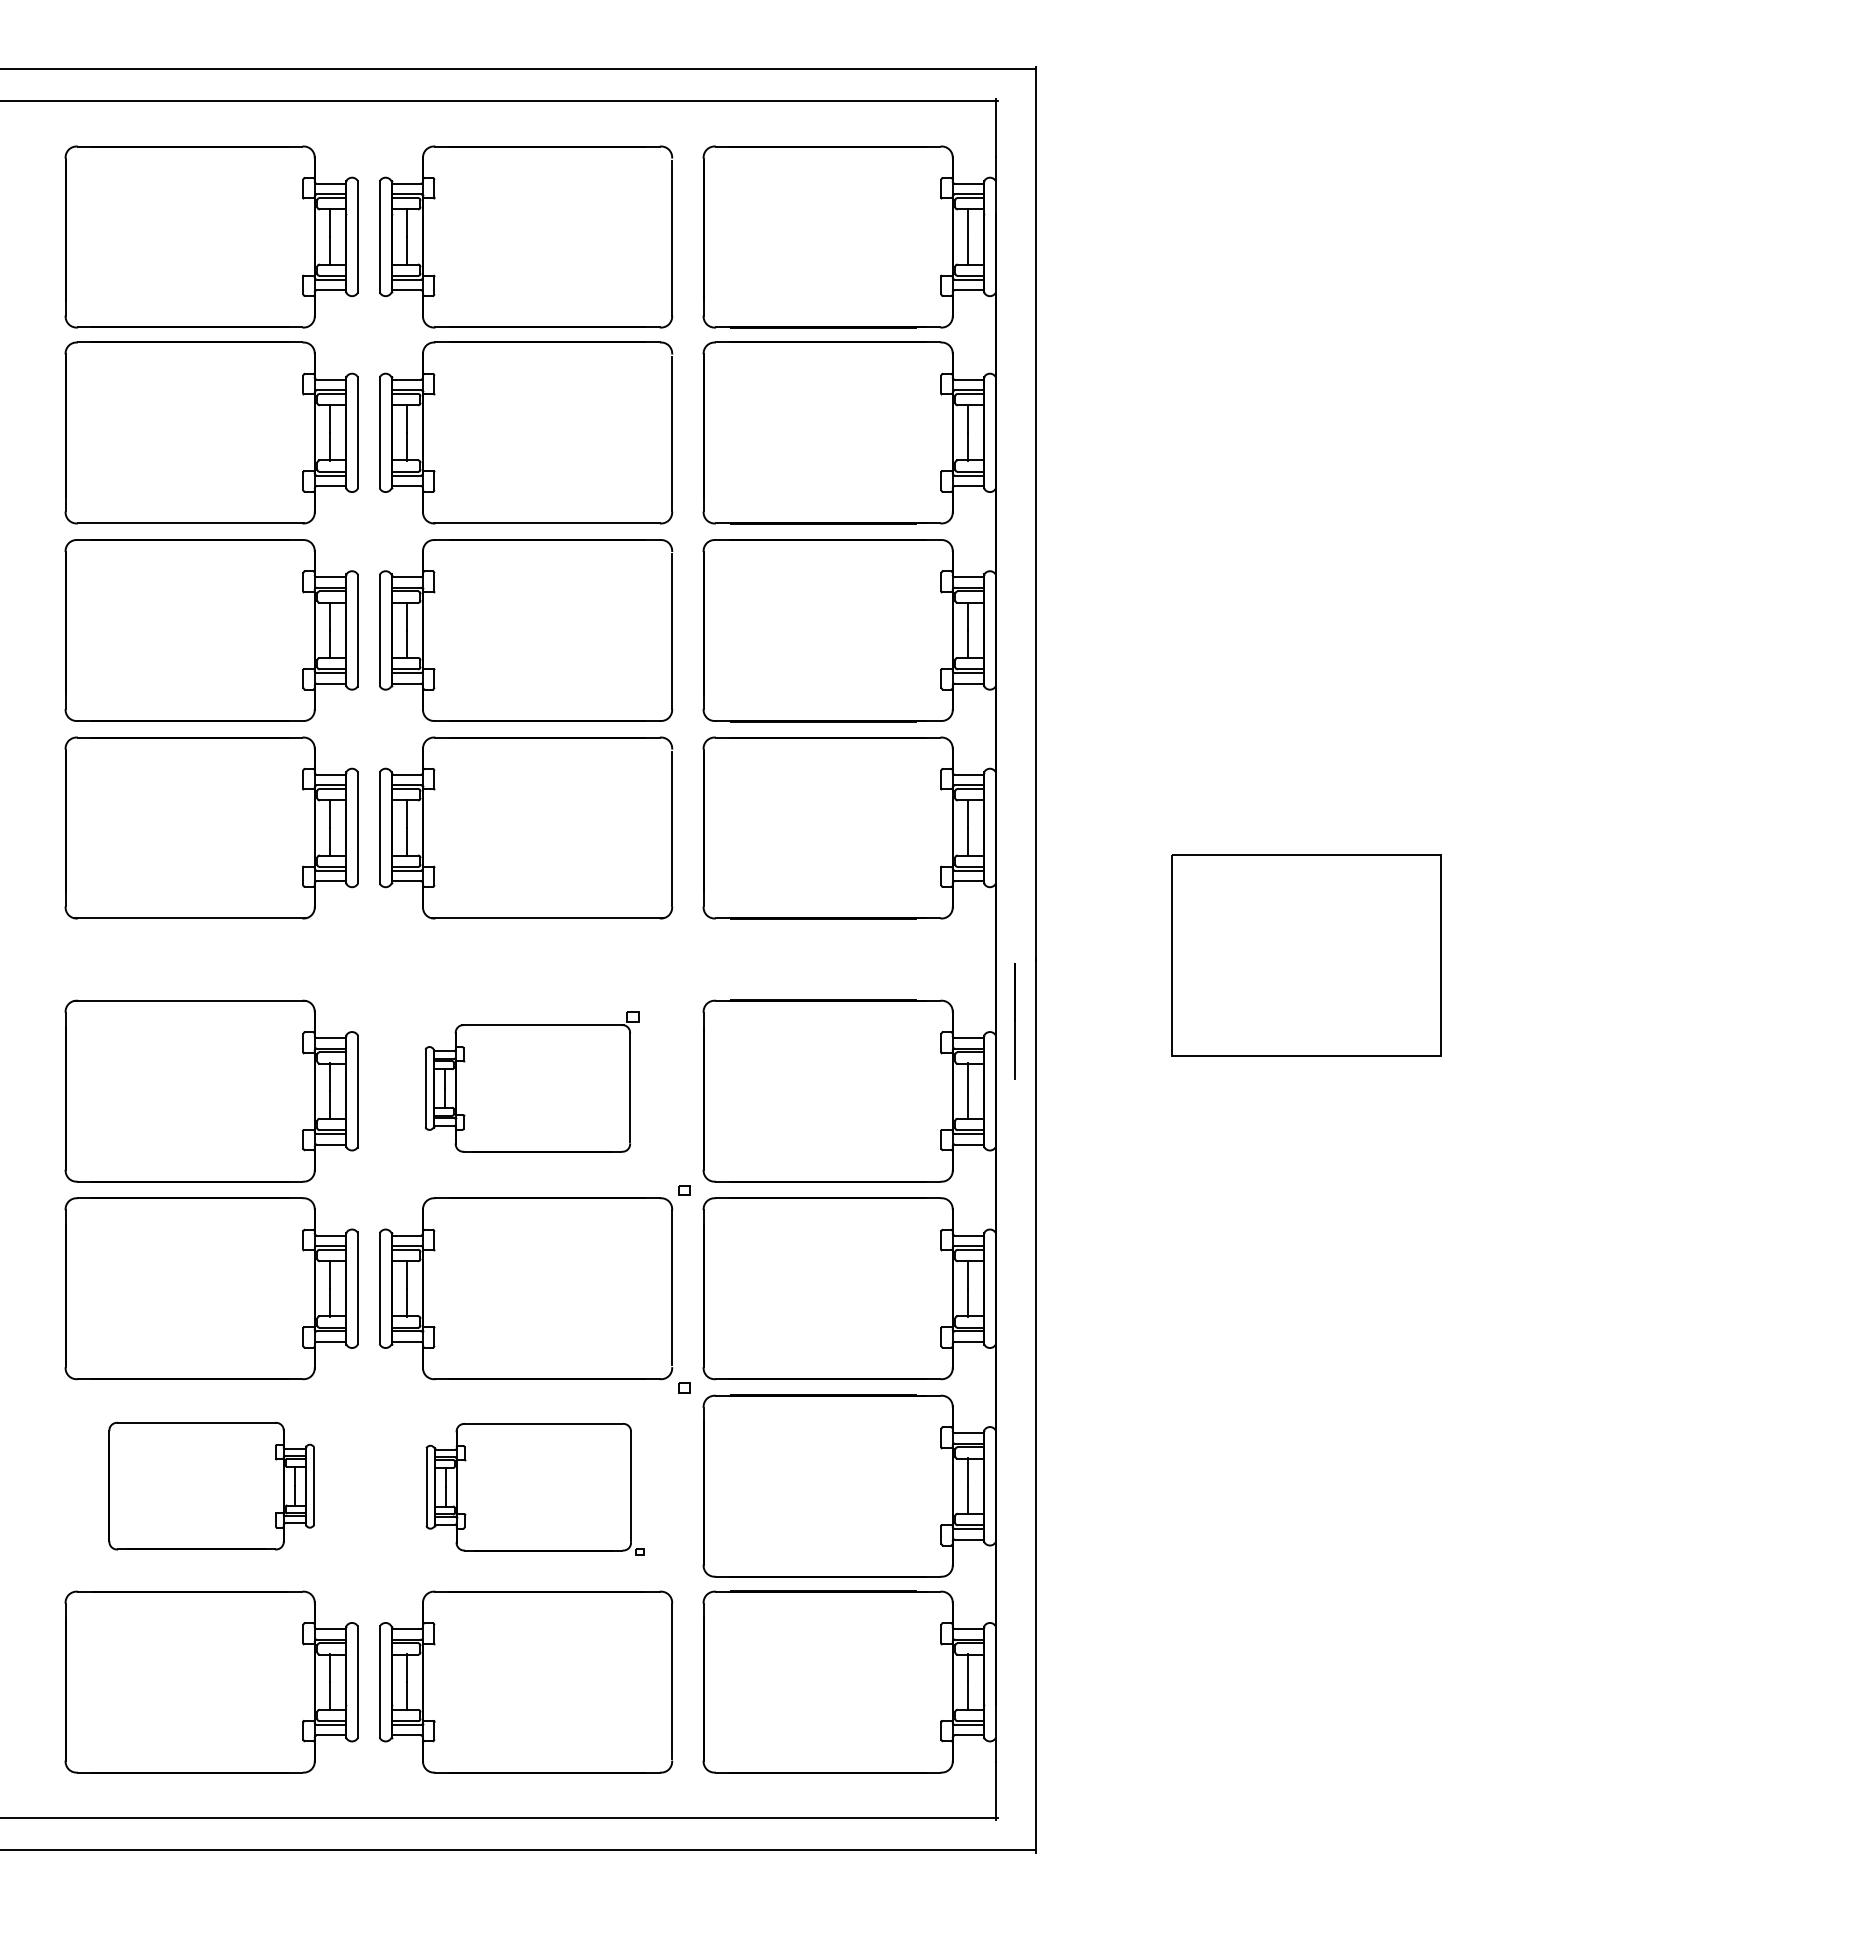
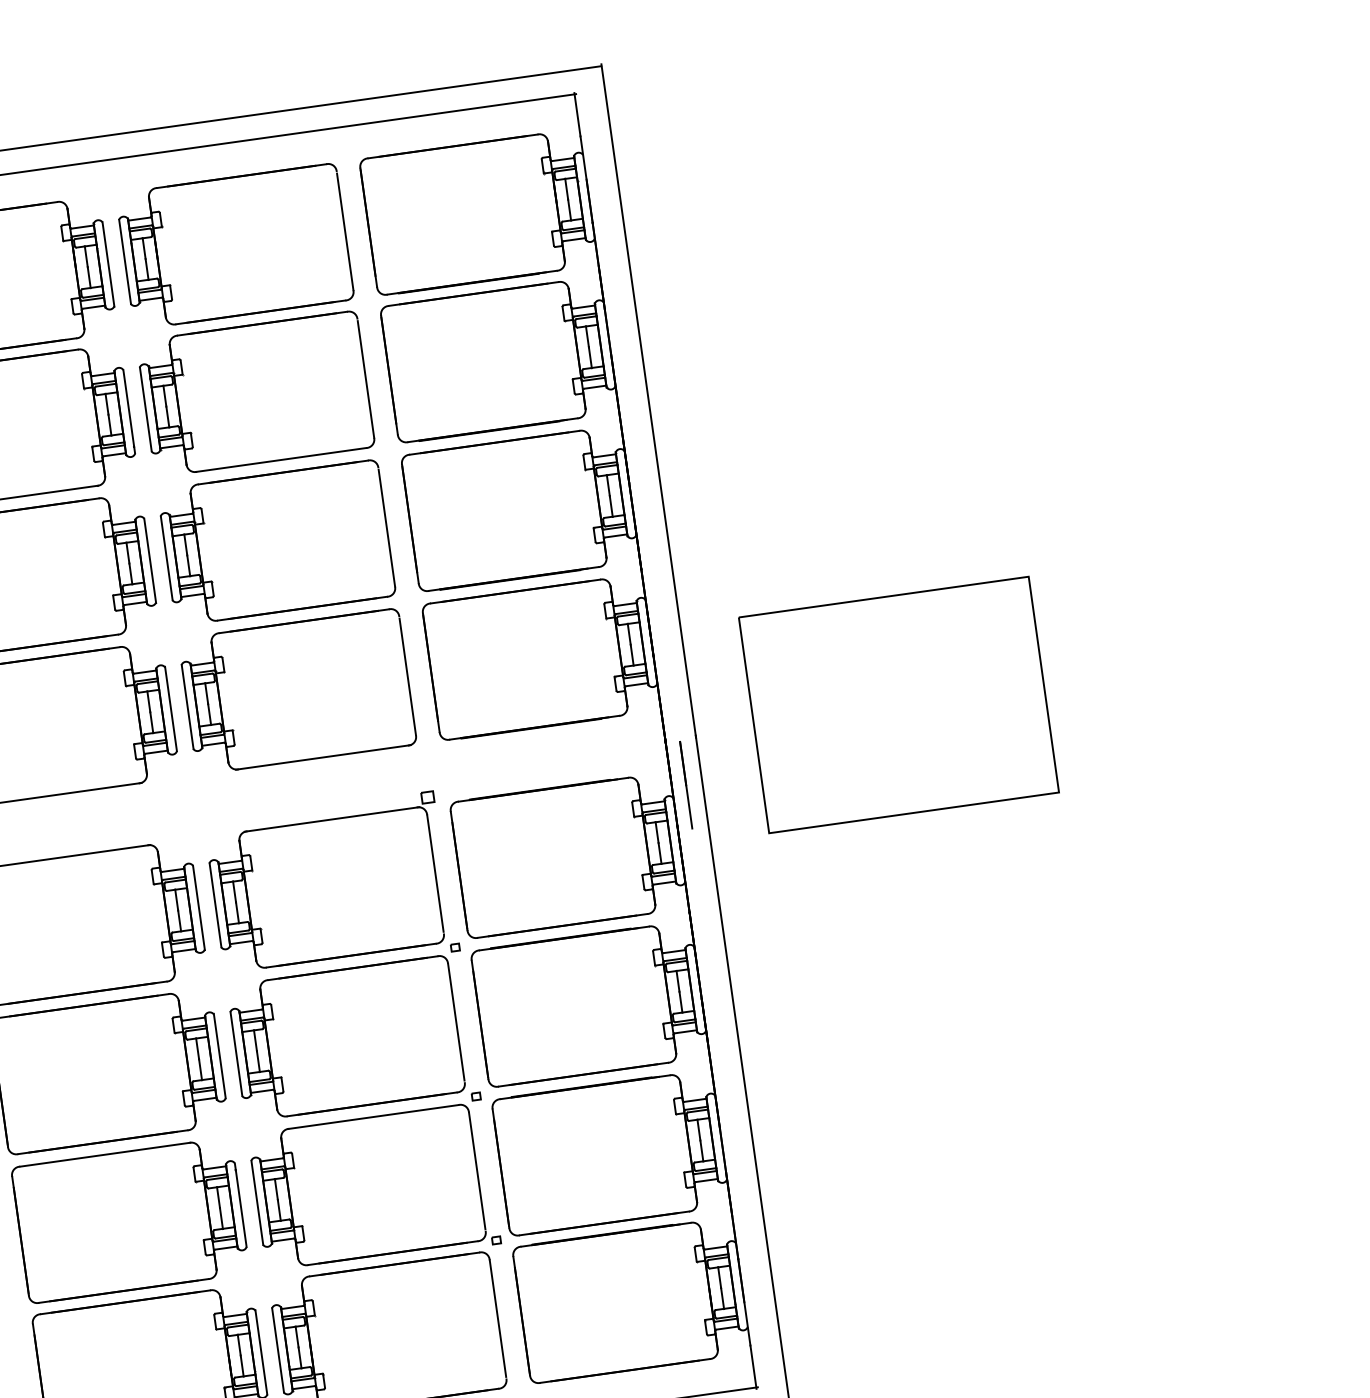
part: (1306, 955) -> (898, 705), size x1.43
part: (531, 1081) -> (328, 881), size x1.43
part: (211, 1485) -> (130, 1220), size x1.43
part: (534, 1489) -> (373, 1188), size x1.43

